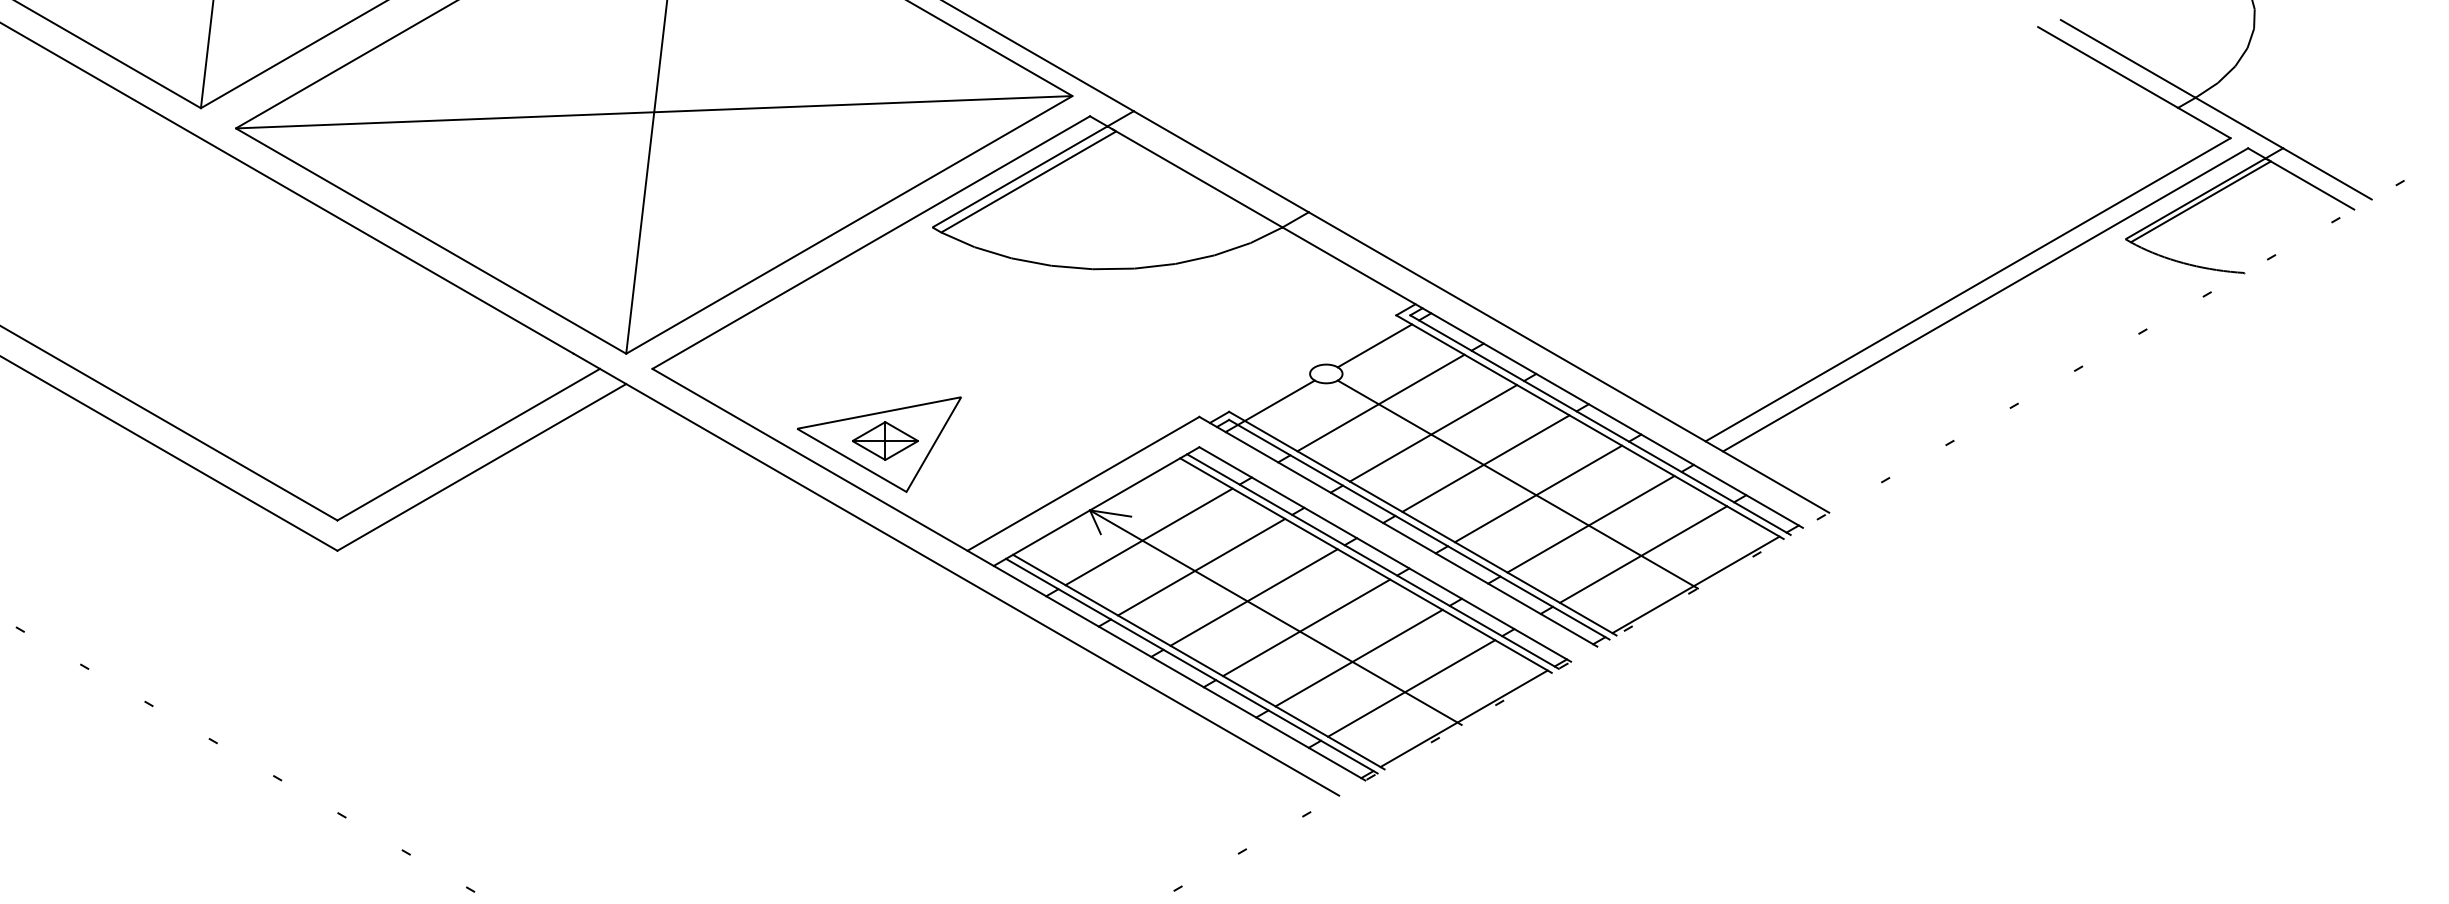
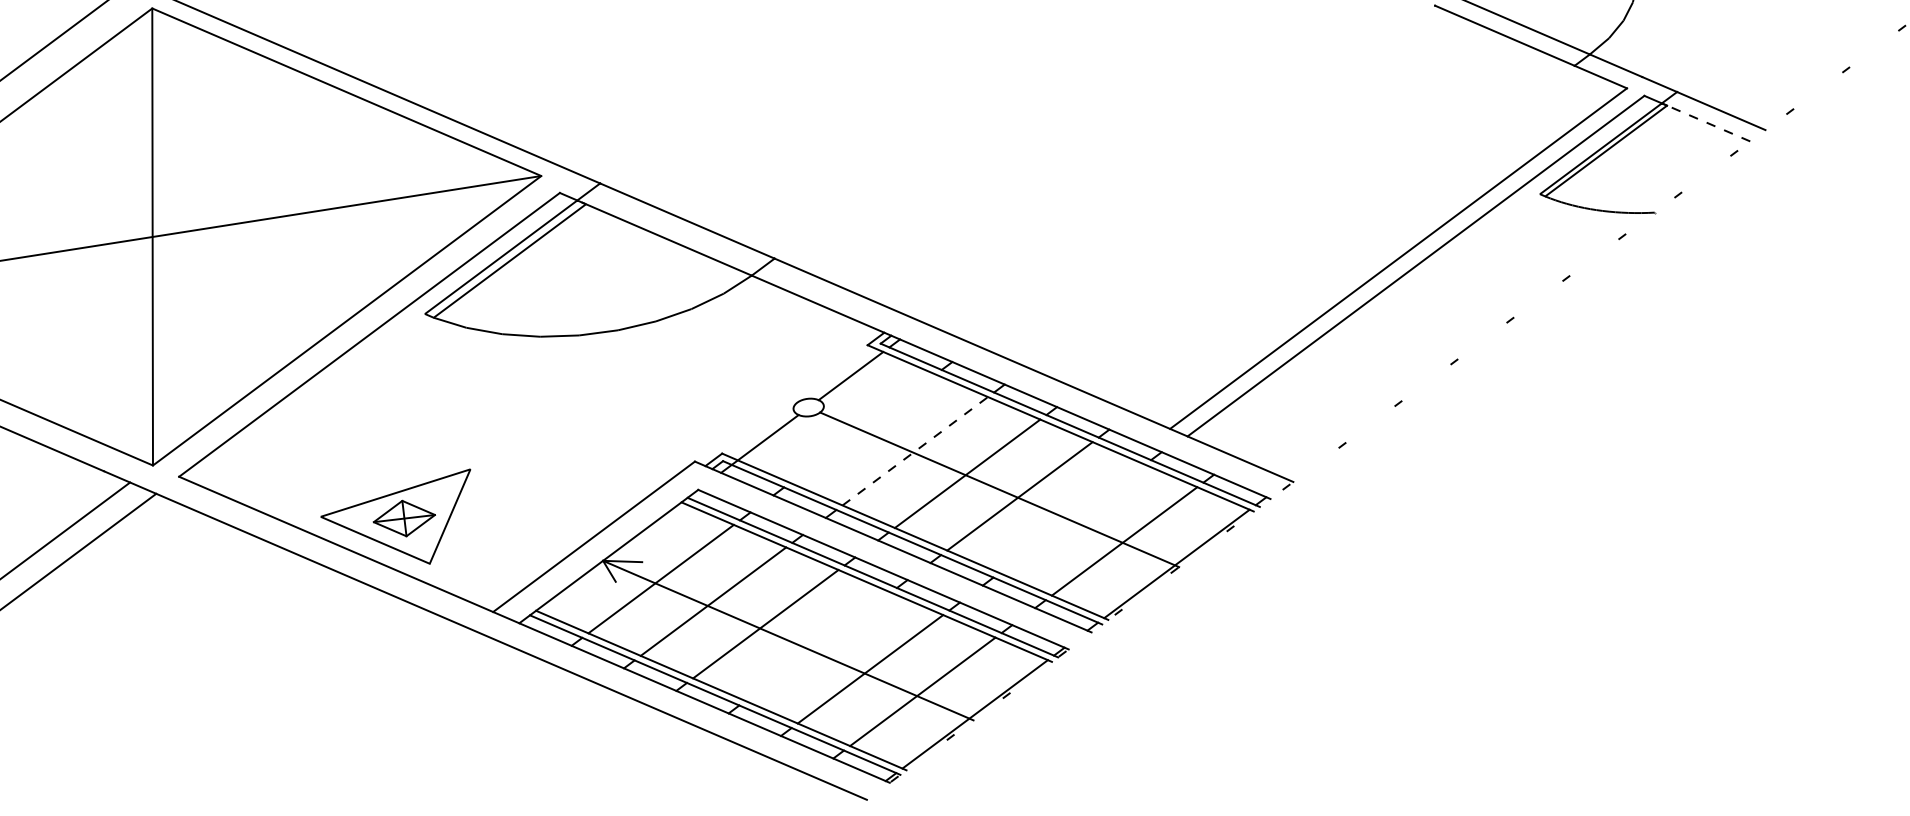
line: (2312, 185) -> (1708, 123), solid -> dashed
line: (1380, 402) -> (862, 428), removed
line: (1433, 433) -> (915, 451), solid -> dashed
line: (1590, 524) -> (1071, 519), removed
line: (1306, 627) -> (818, 646), removed

